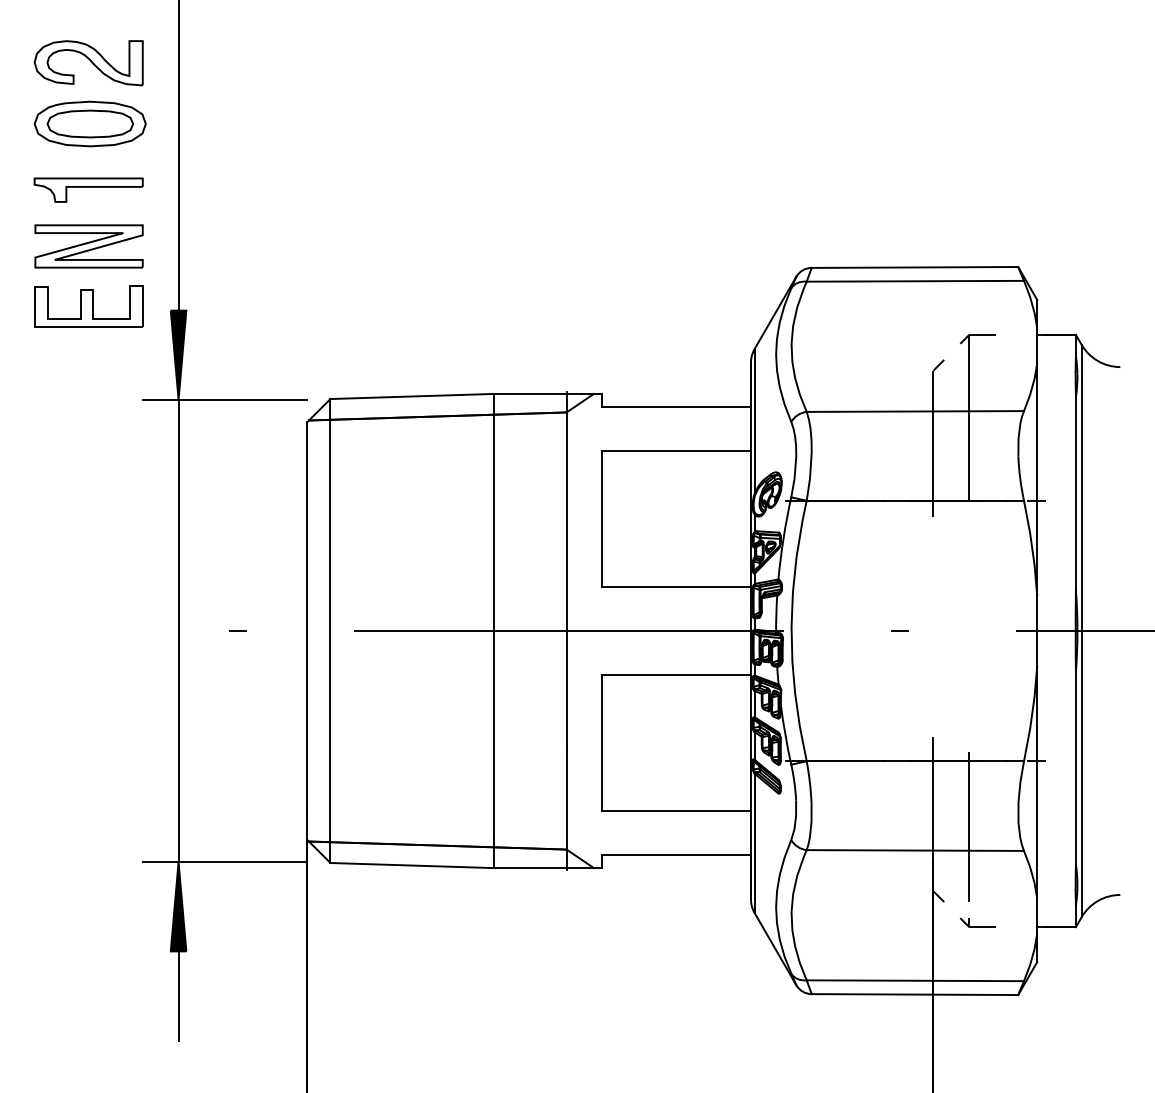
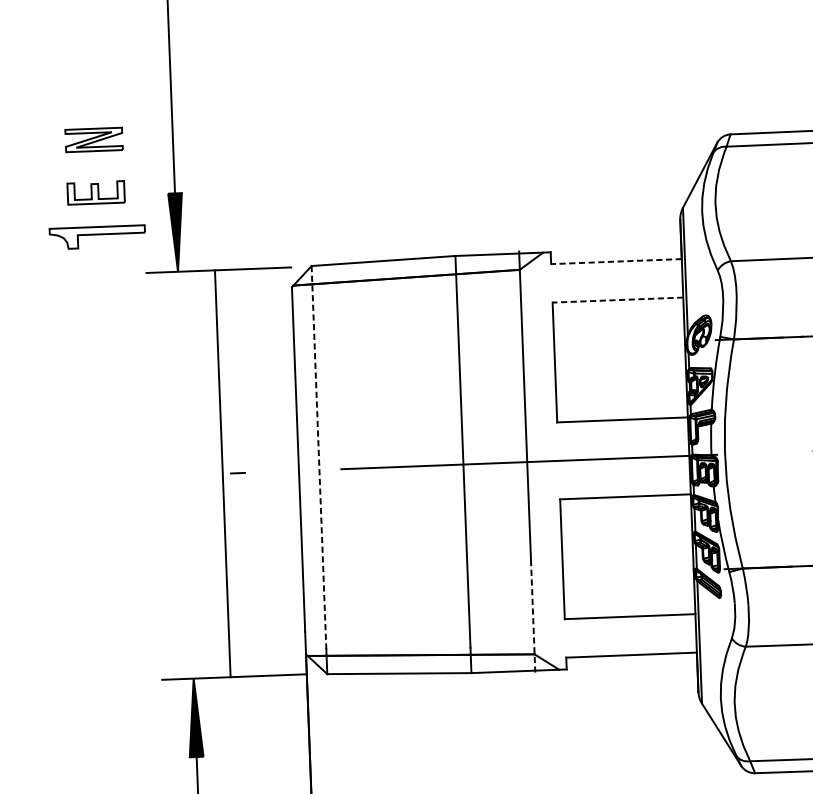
part: (89, 123) -> (90, 31), removed
part: (88, 189) -> (97, 236), moved
part: (88, 246) -> (93, 140), size x0.6
part: (88, 306) -> (95, 192), size x0.6
line: (676, 407) -> (616, 261), solid -> dashed
line: (676, 451) -> (617, 300), solid -> dashed
line: (330, 616) -> (319, 457), solid -> dashed
line: (178, 630) -> (222, 473), moved
line: (566, 807) -> (533, 617), solid -> dashed

